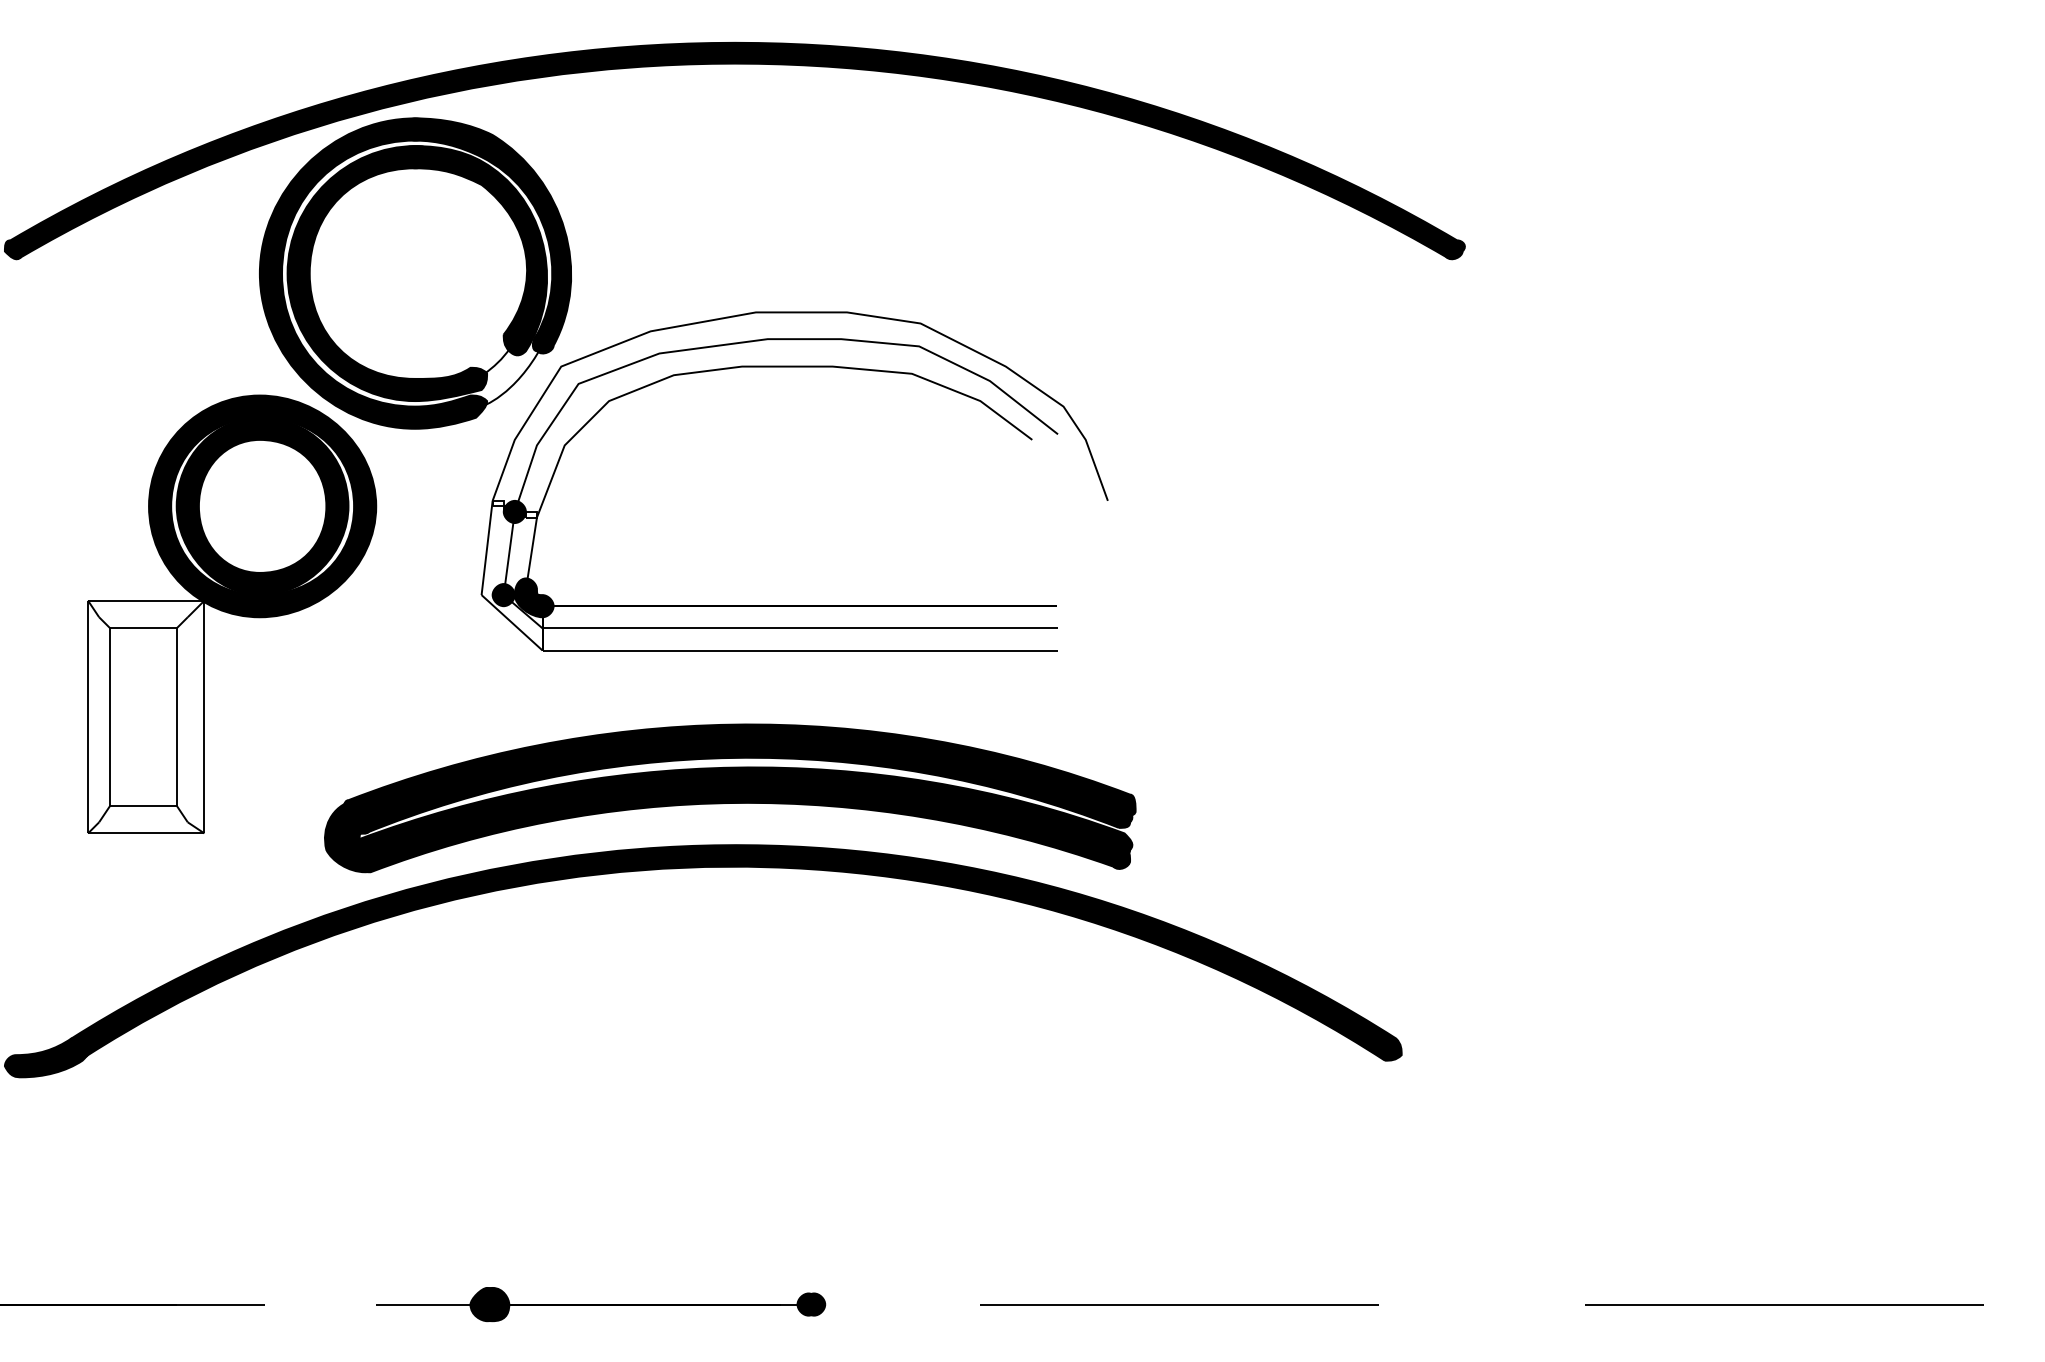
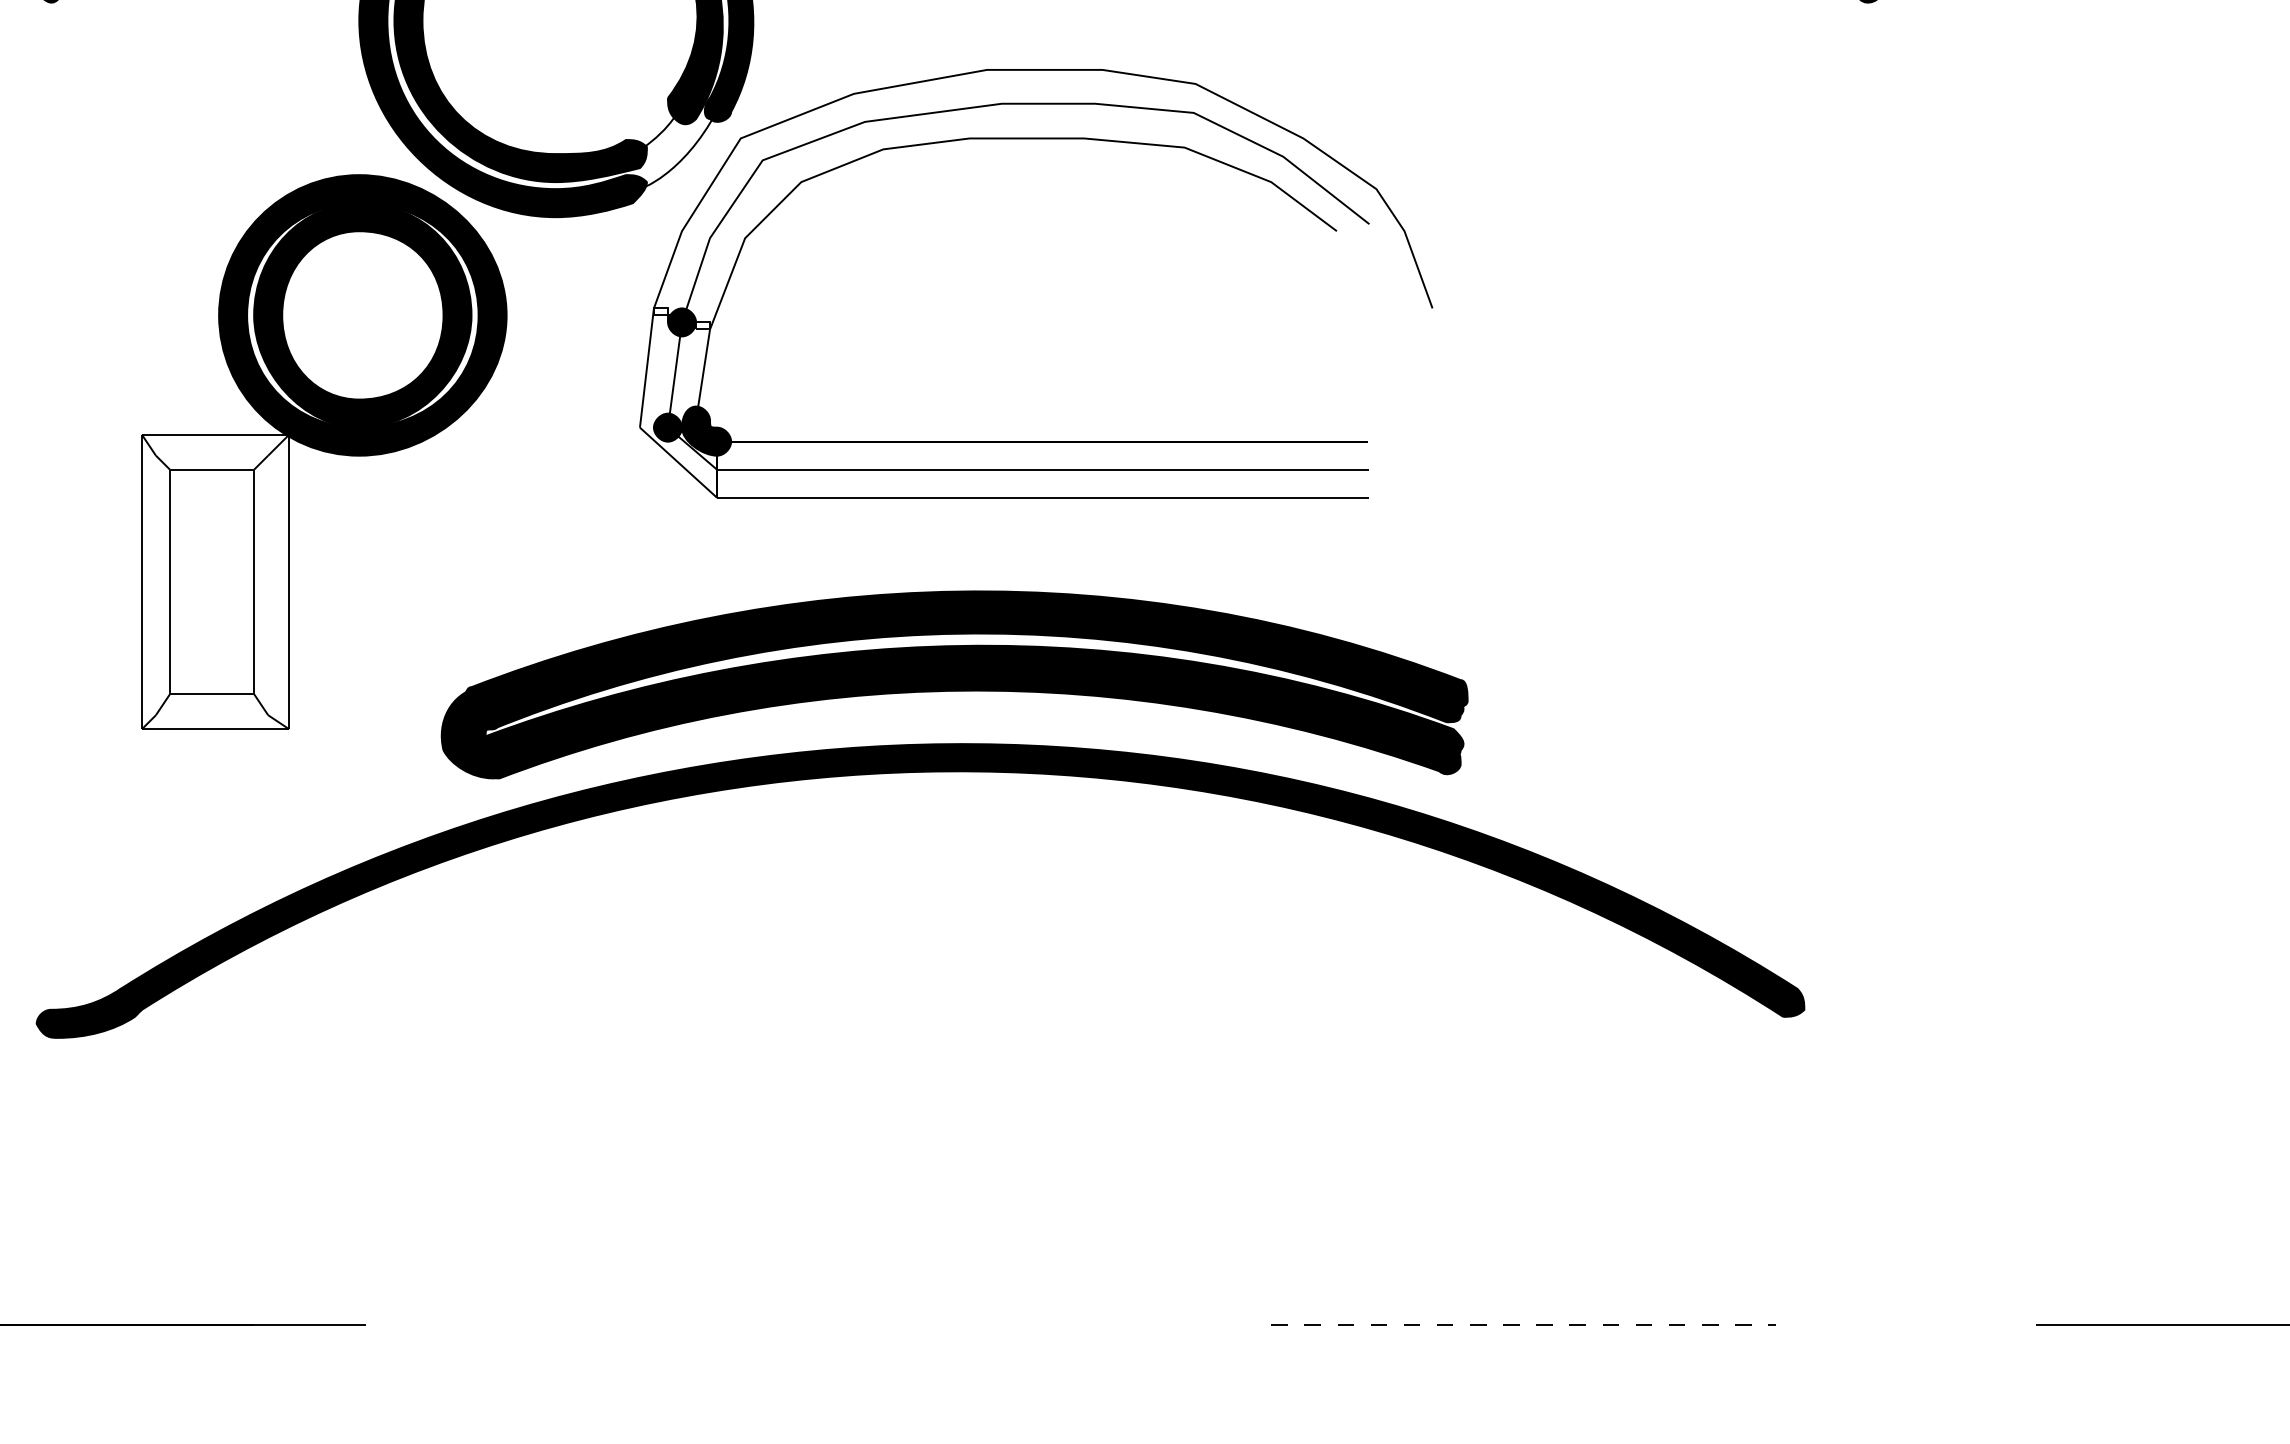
part: (601, 1304) -> (791, 1325), removed
line: (1179, 1304) -> (1523, 1325), solid -> dashed

